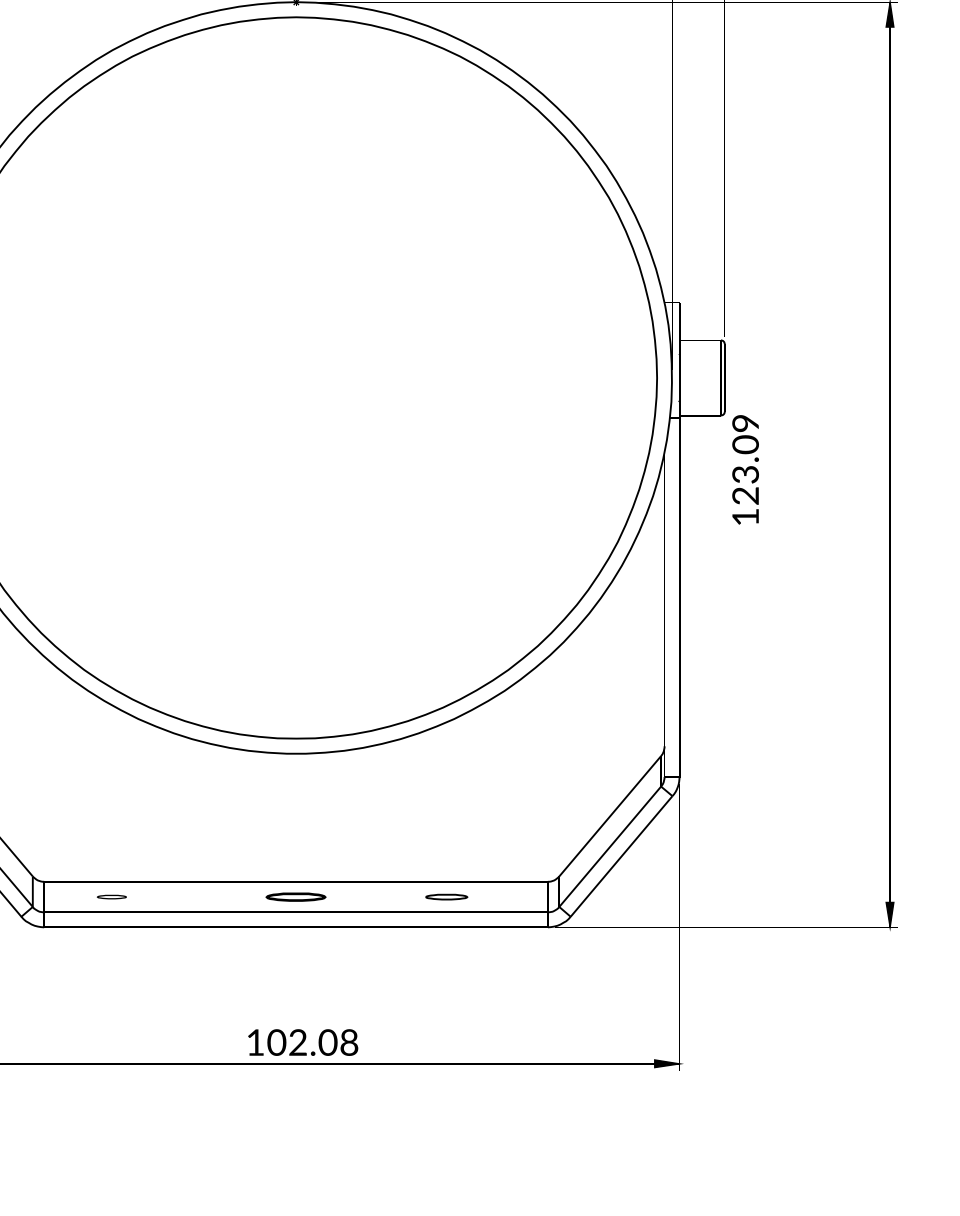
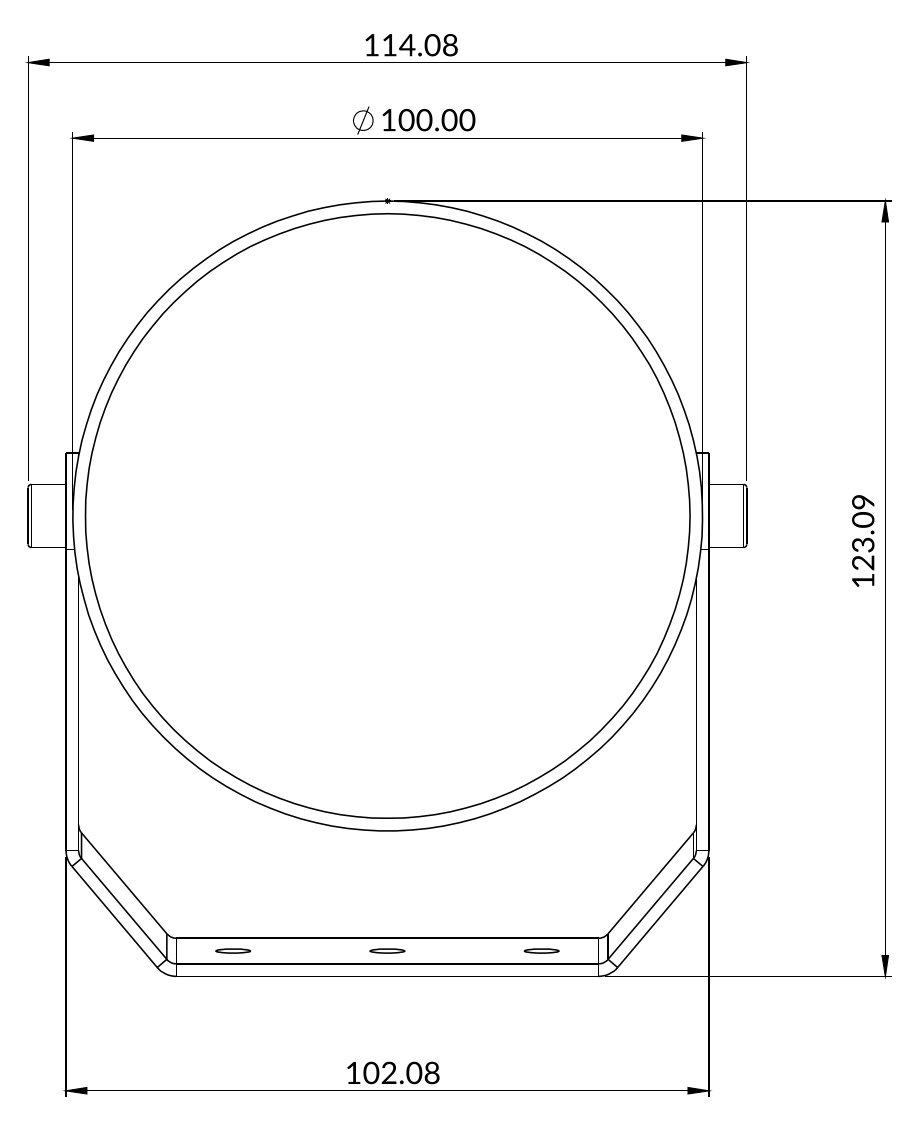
text: (745, 469) -> (863, 540), moved
part: (111, 896) -> (232, 950), size x1.43
part: (296, 896) -> (387, 950), size x0.71
part: (446, 896) -> (541, 950), moved

